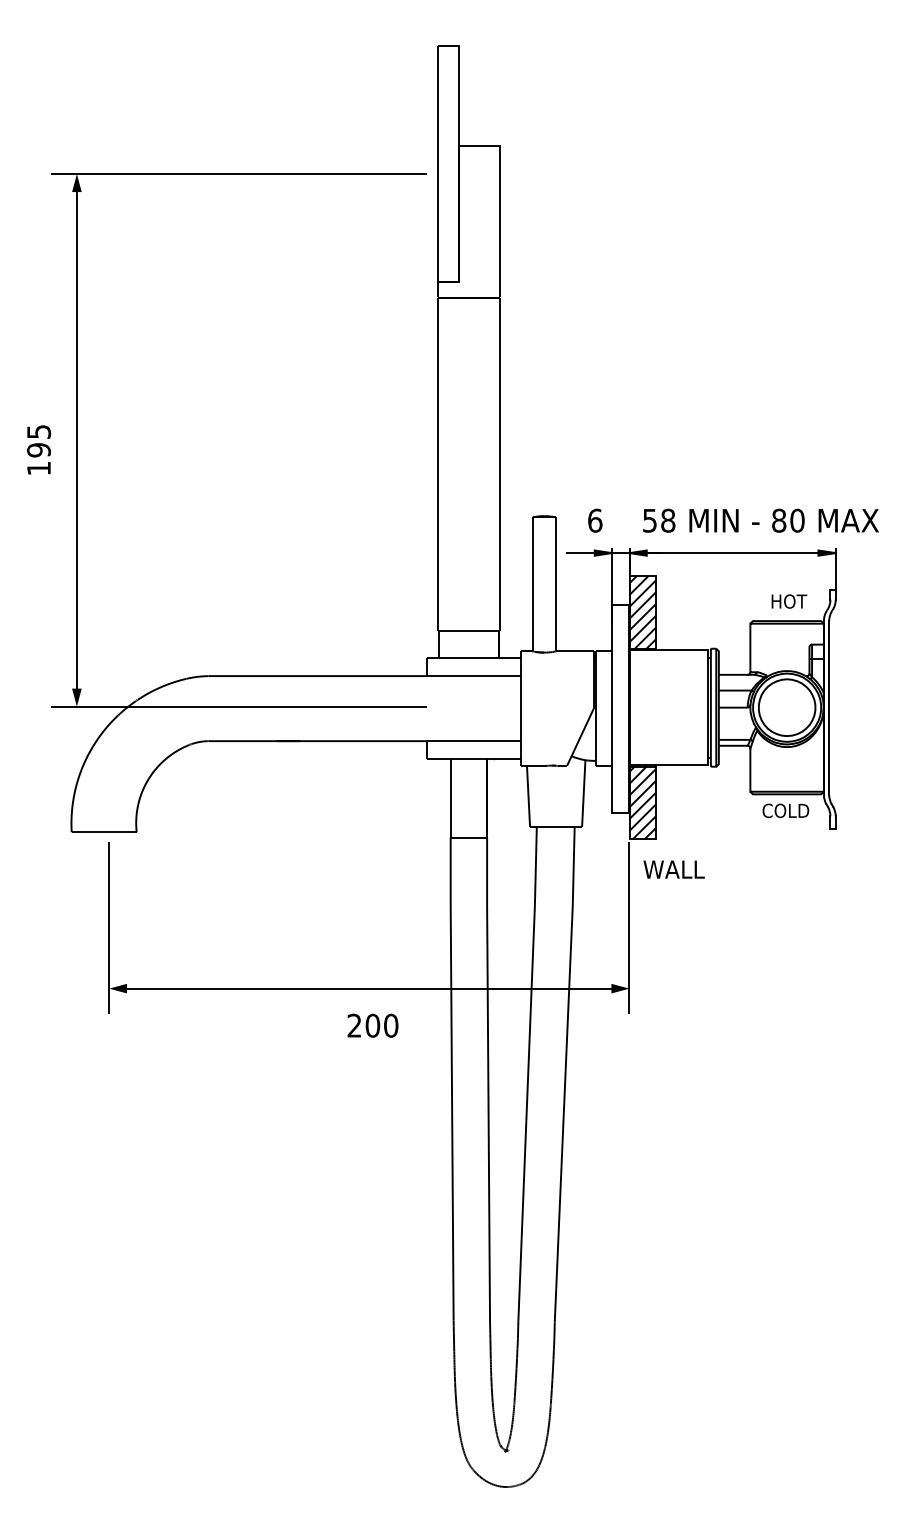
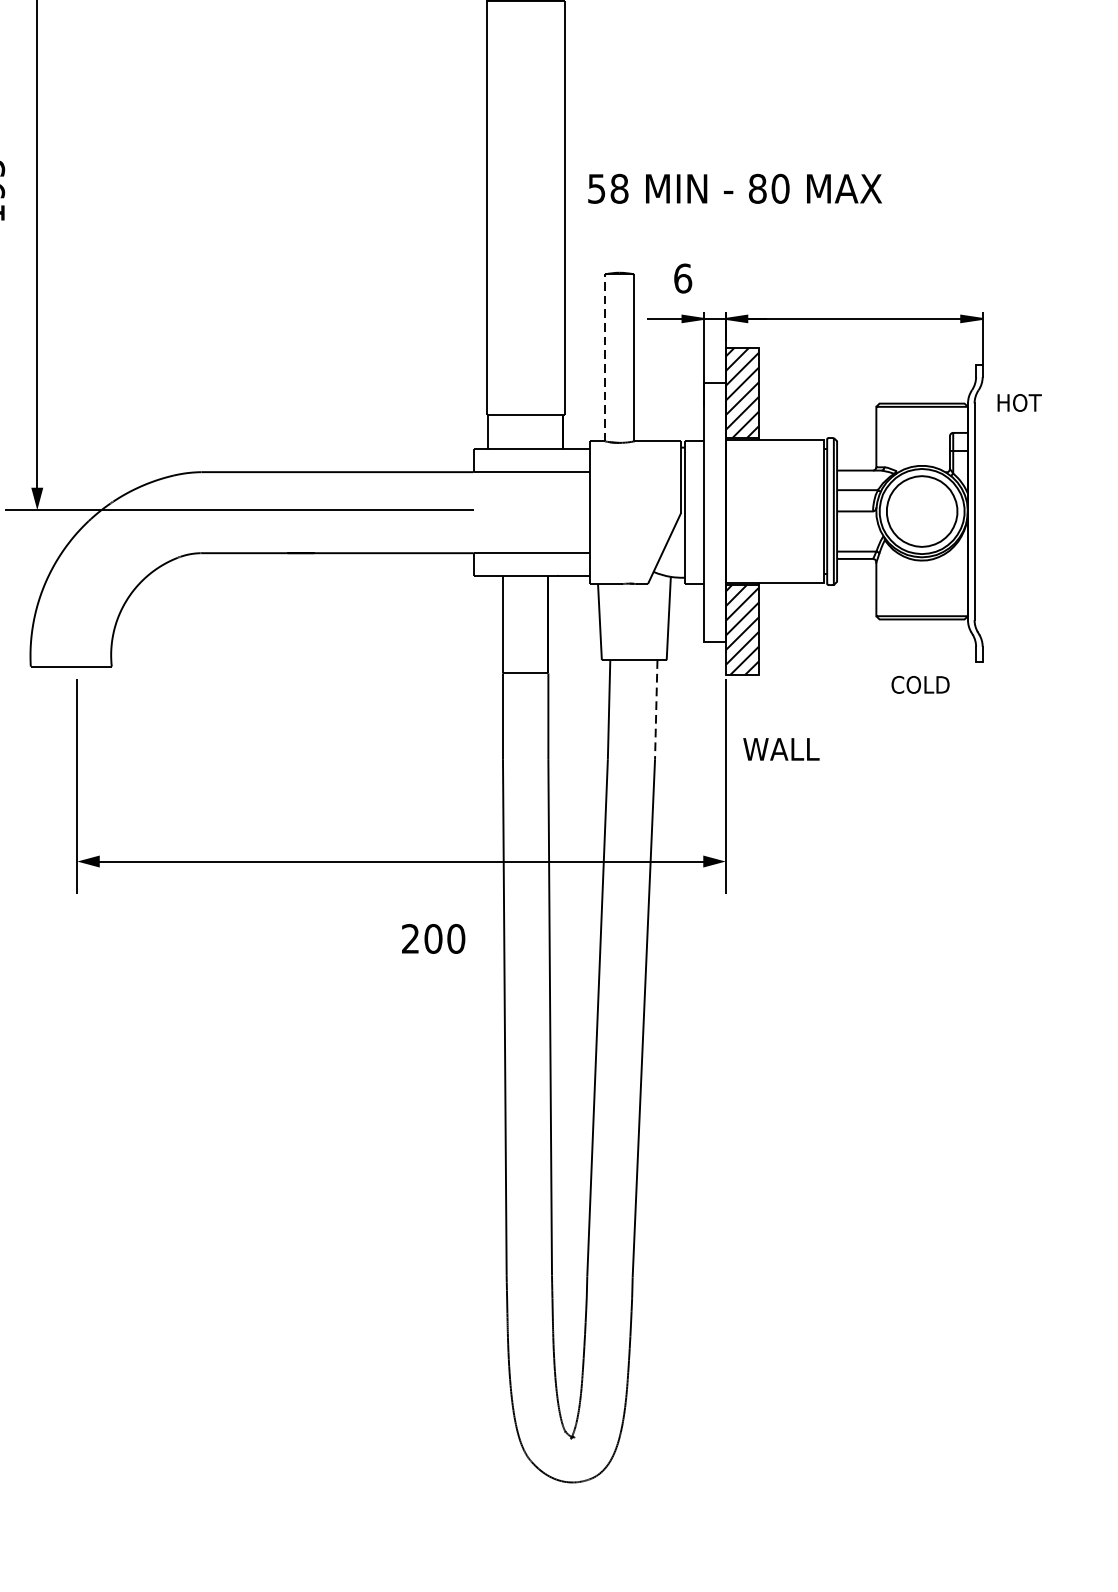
text: (760, 520) -> (734, 188), moved
line: (532, 583) -> (604, 356), solid -> dashed
text: (789, 601) -> (1019, 402), moved
text: (785, 810) -> (920, 684), moved
line: (573, 866) -> (655, 709), solid -> dashed
text: (673, 869) -> (780, 749), moved
text: (372, 1025) -> (432, 938), moved

